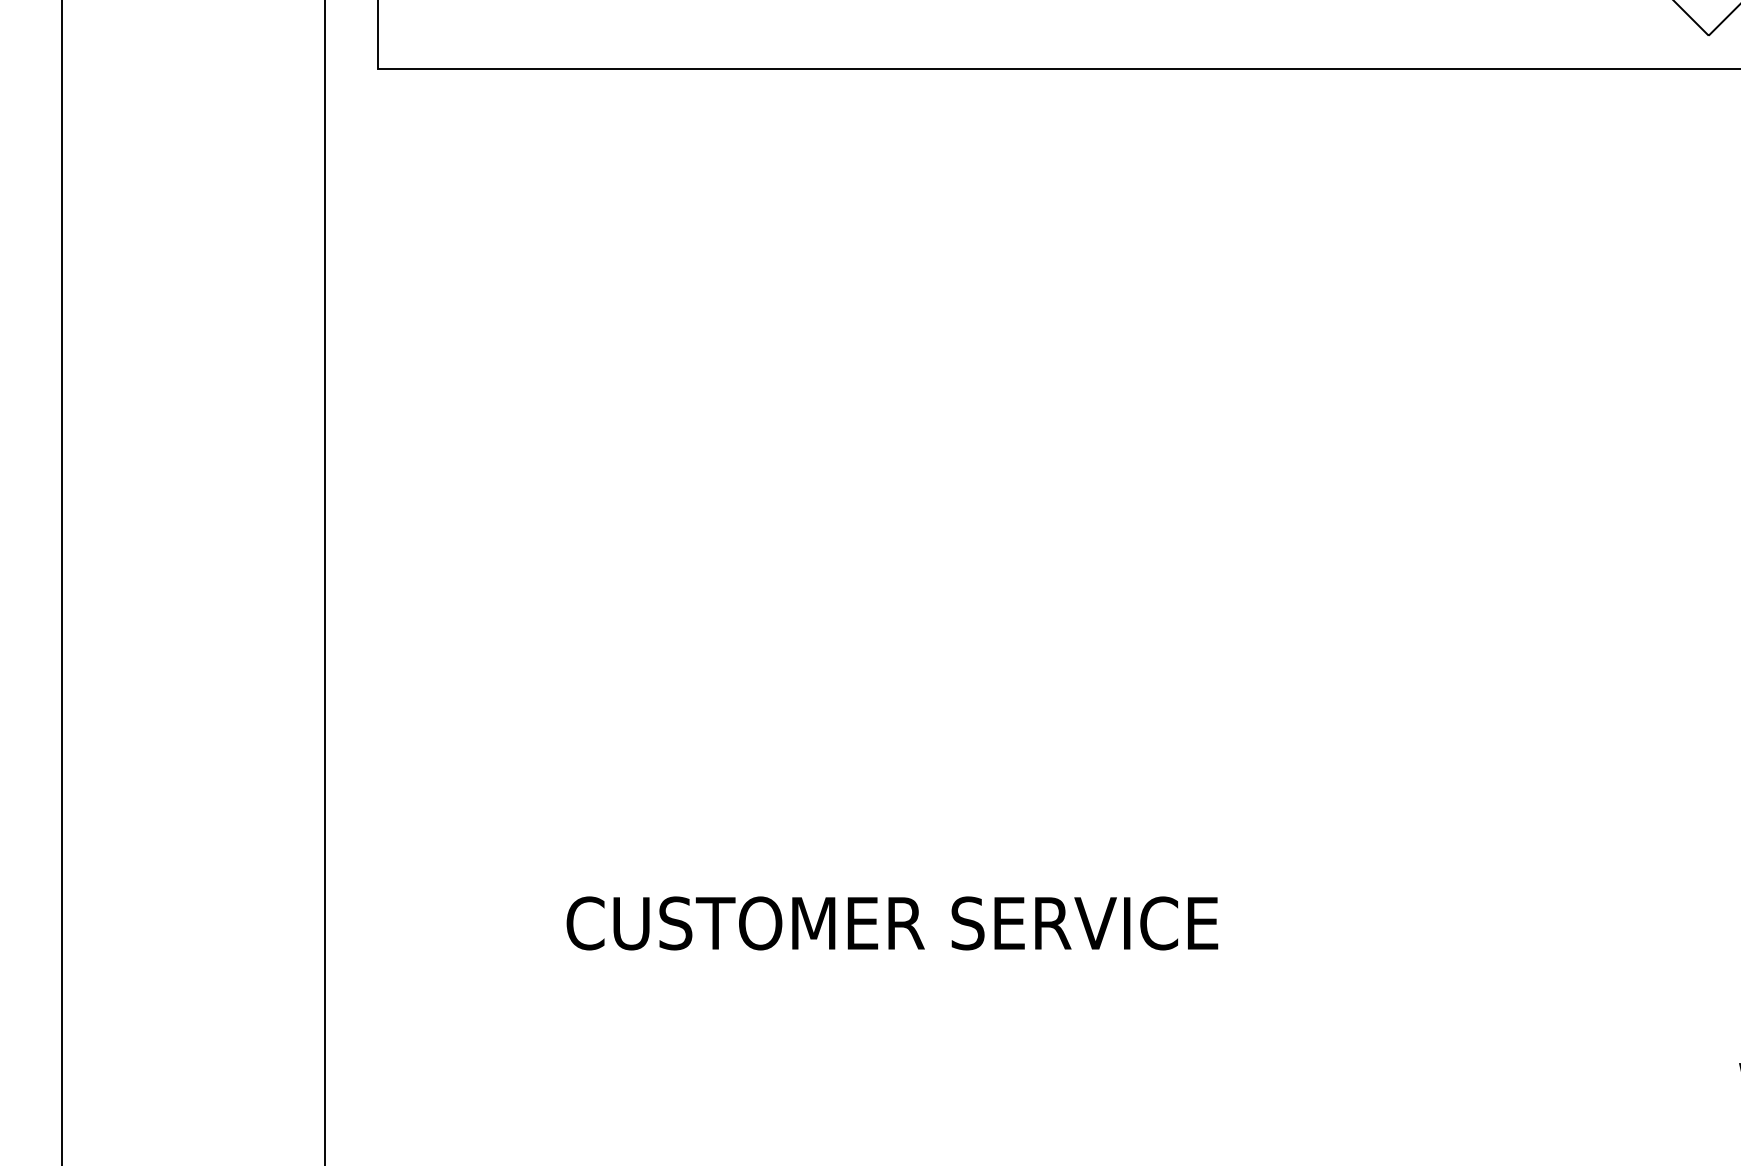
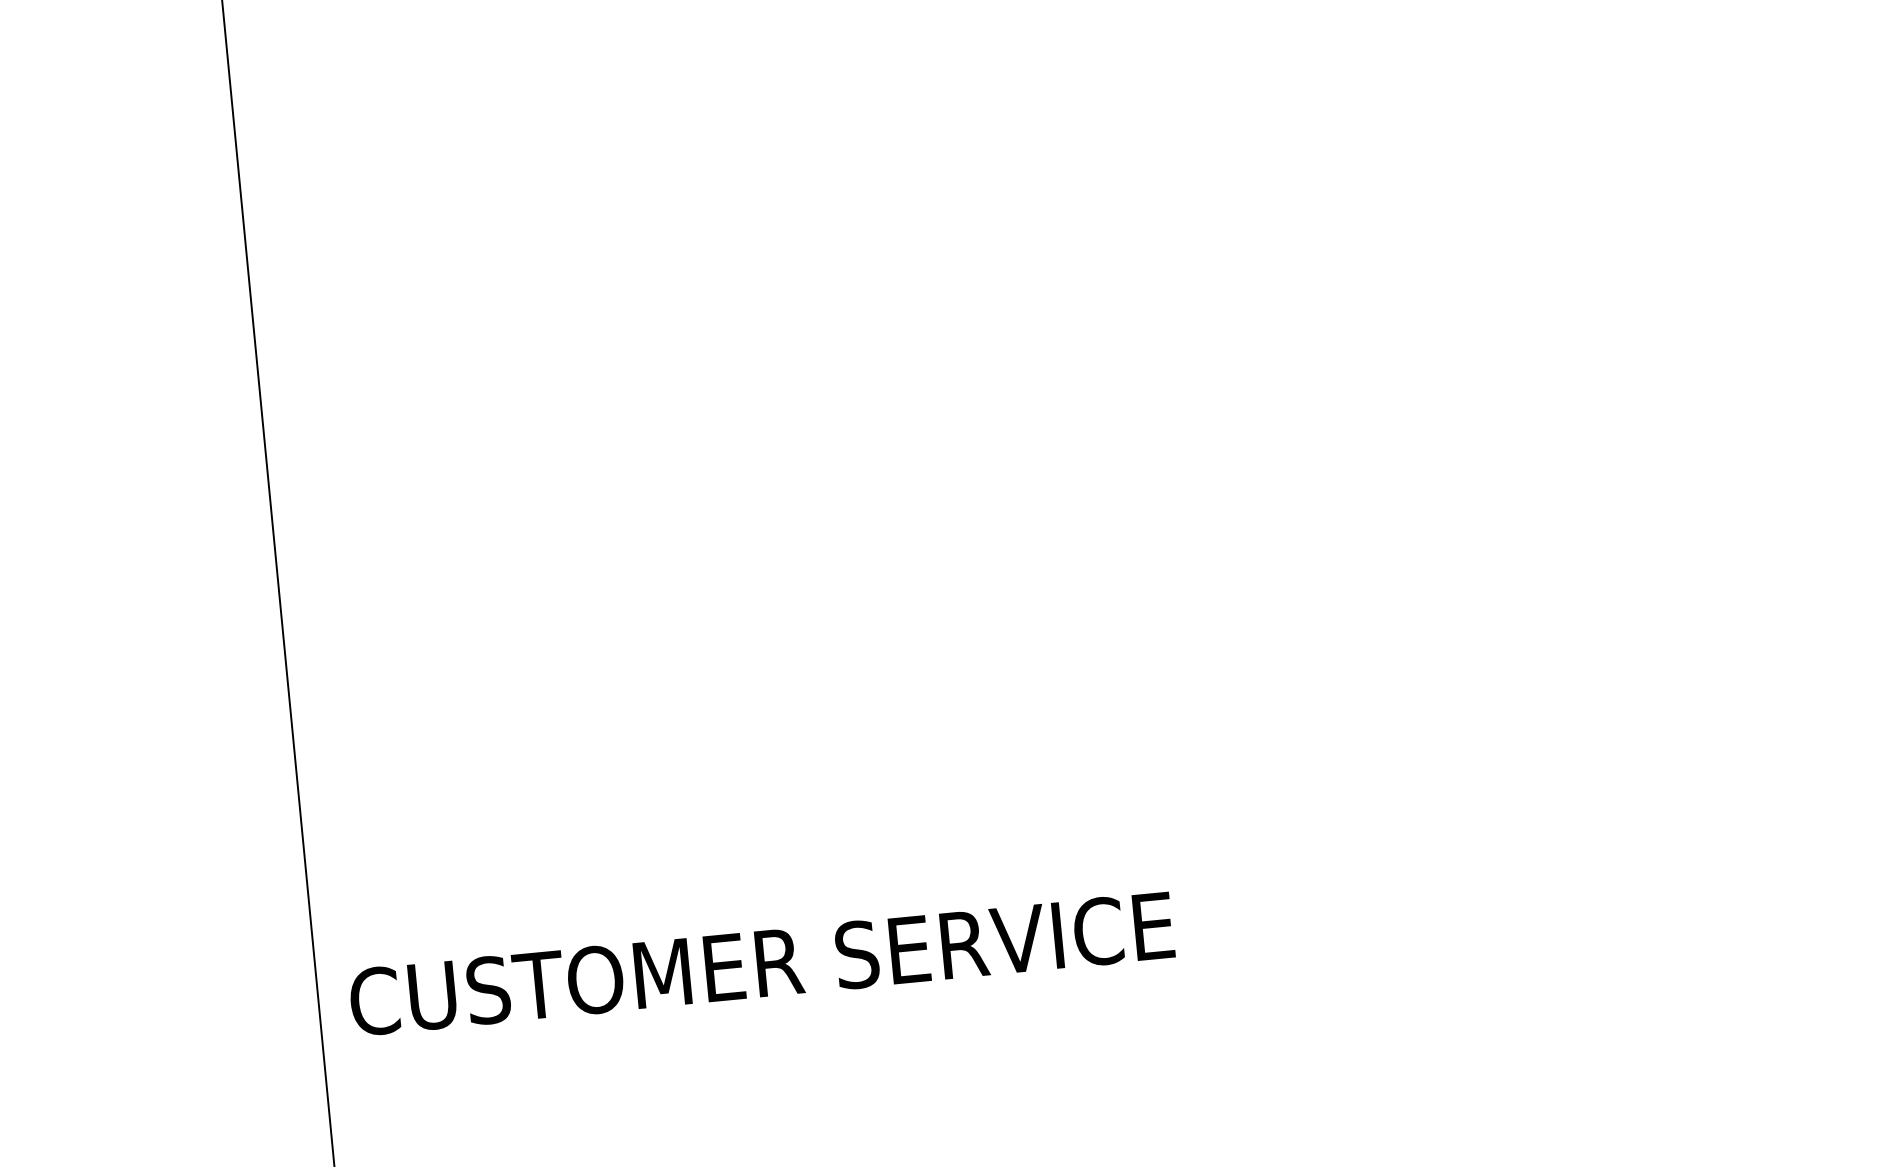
text: (892, 923) -> (761, 964), moved

